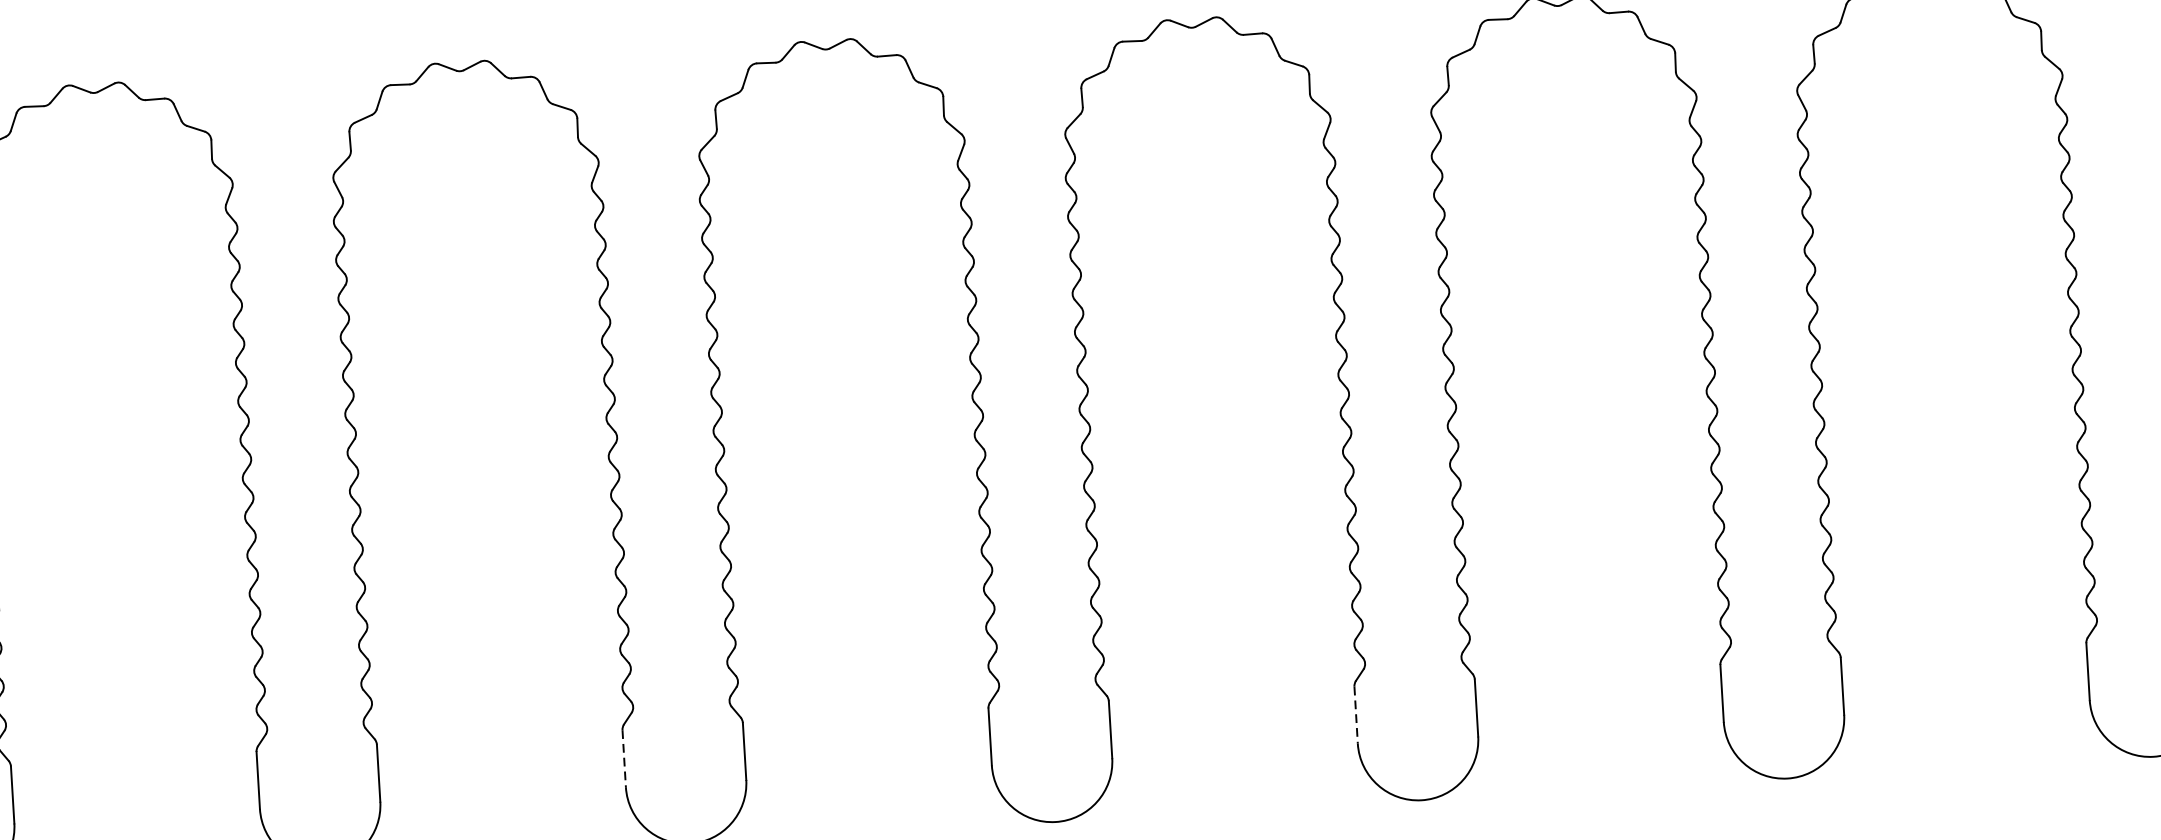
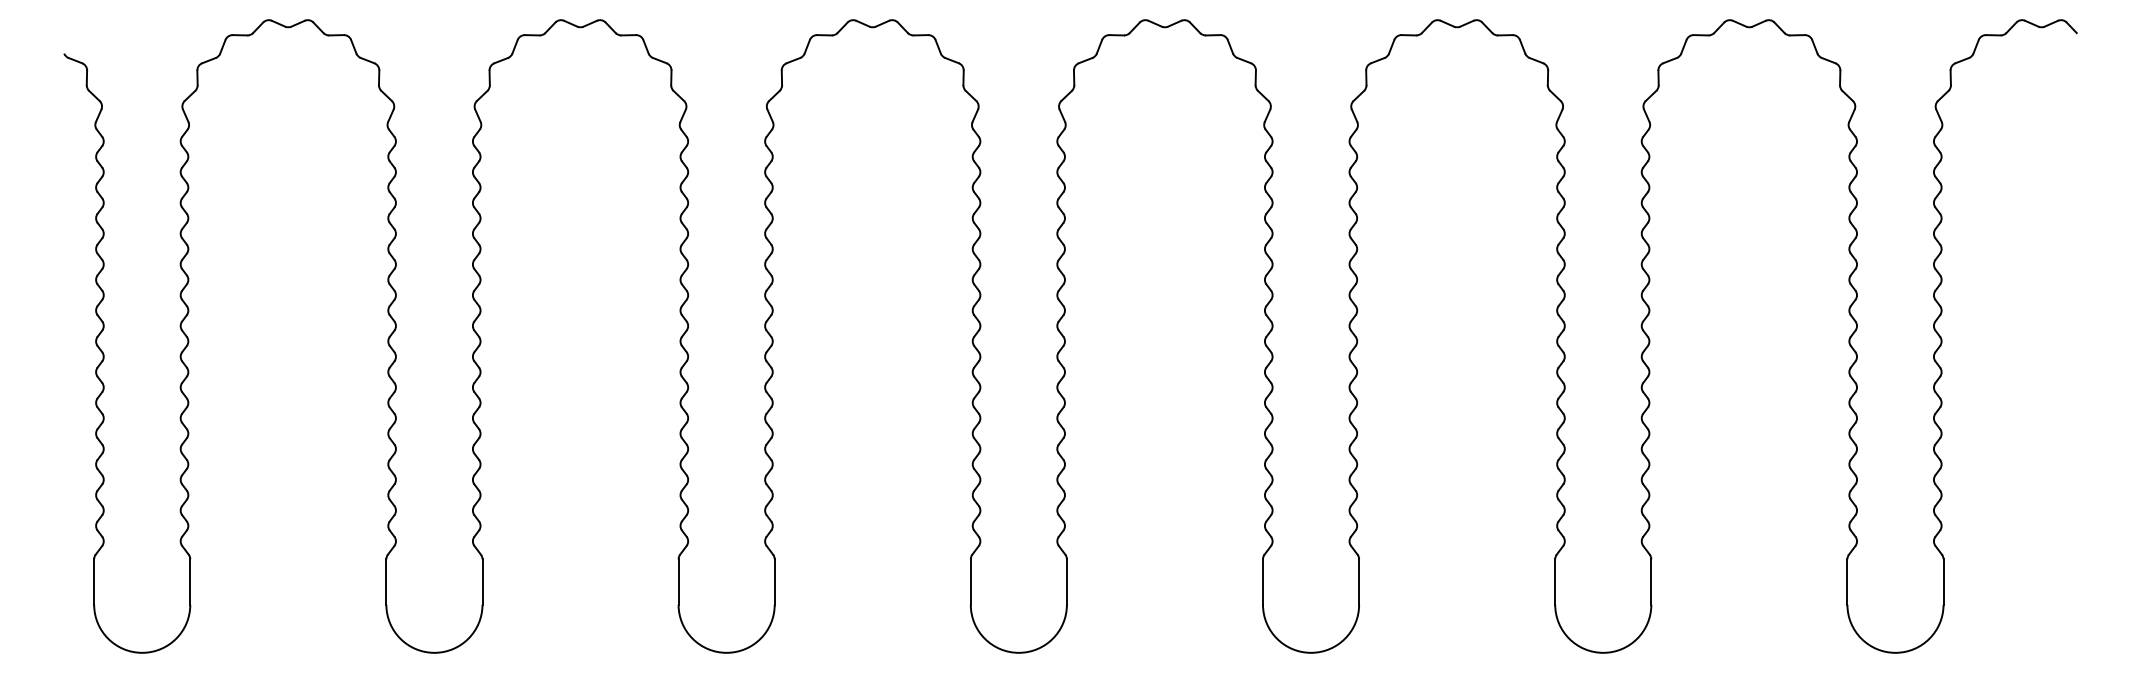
line: (1356, 715) -> (1263, 582), dashed -> solid
line: (624, 759) -> (678, 582), dashed -> solid

